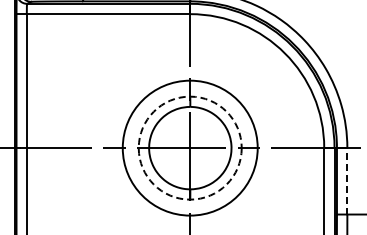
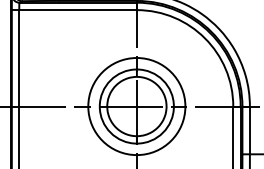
circle: (189, 147) -> (136, 106), dashed -> solid
line: (347, 180) -> (250, 129), dashed -> solid

